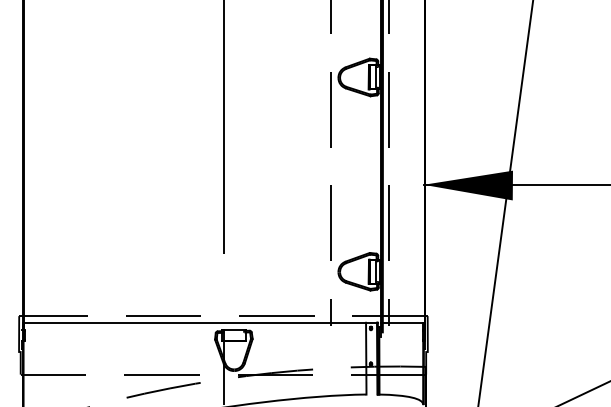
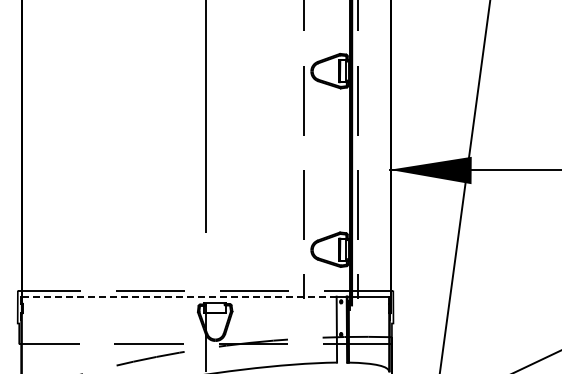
line: (193, 322) -> (178, 296), solid -> dashed

